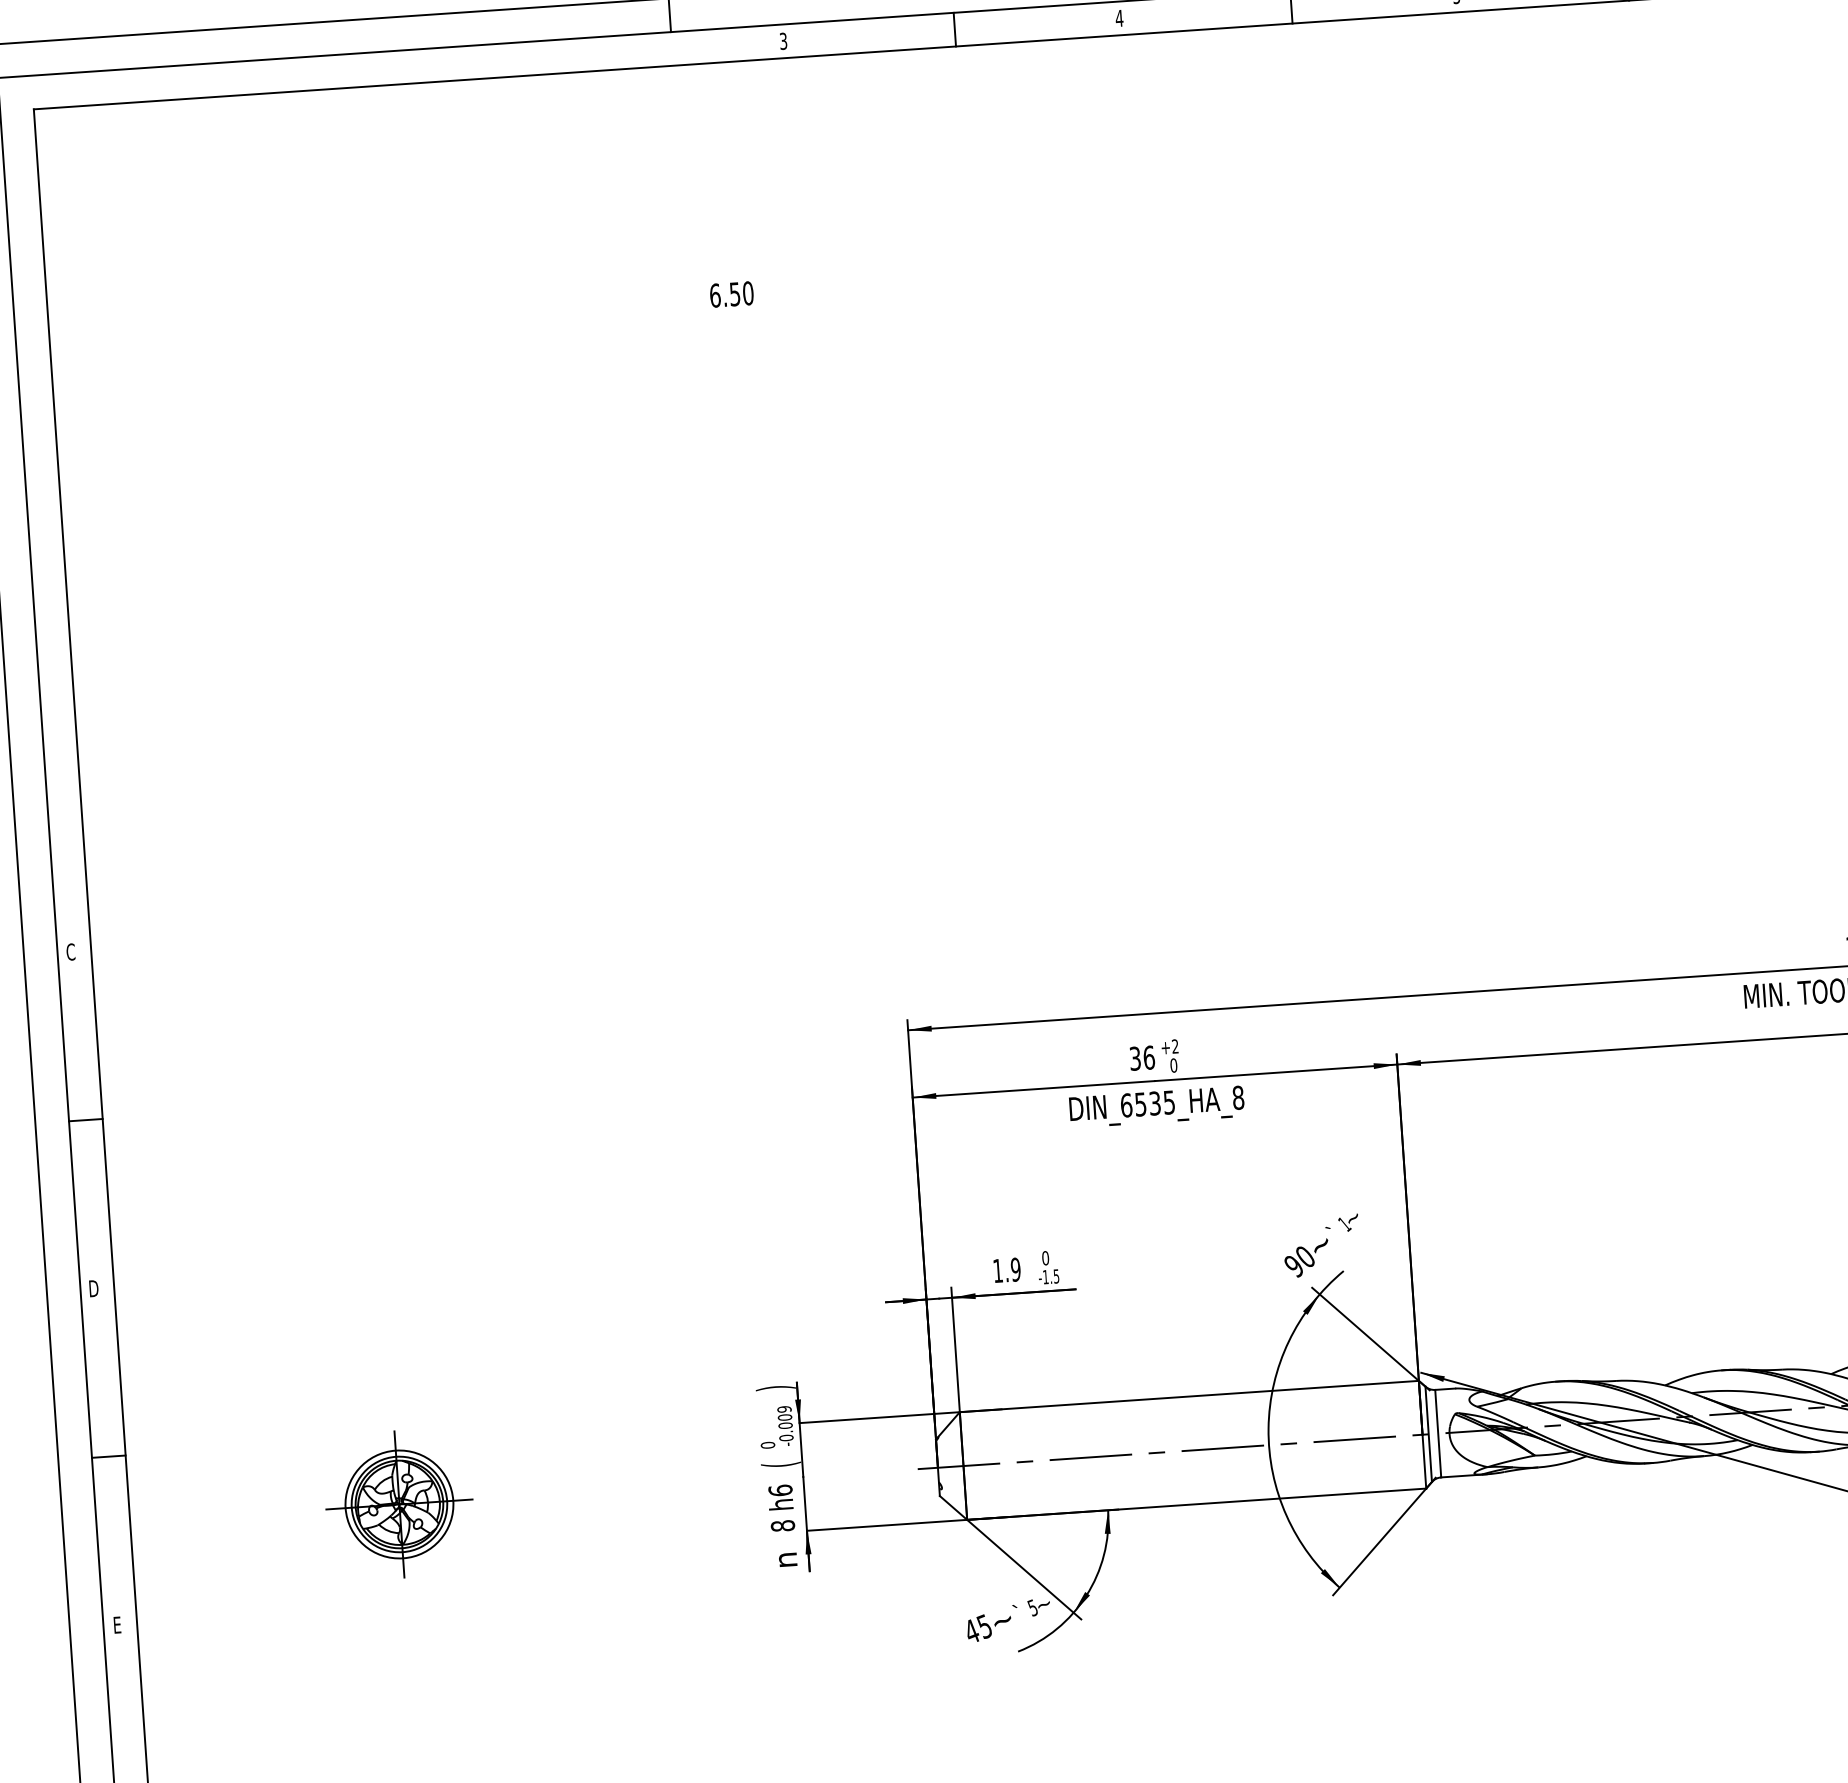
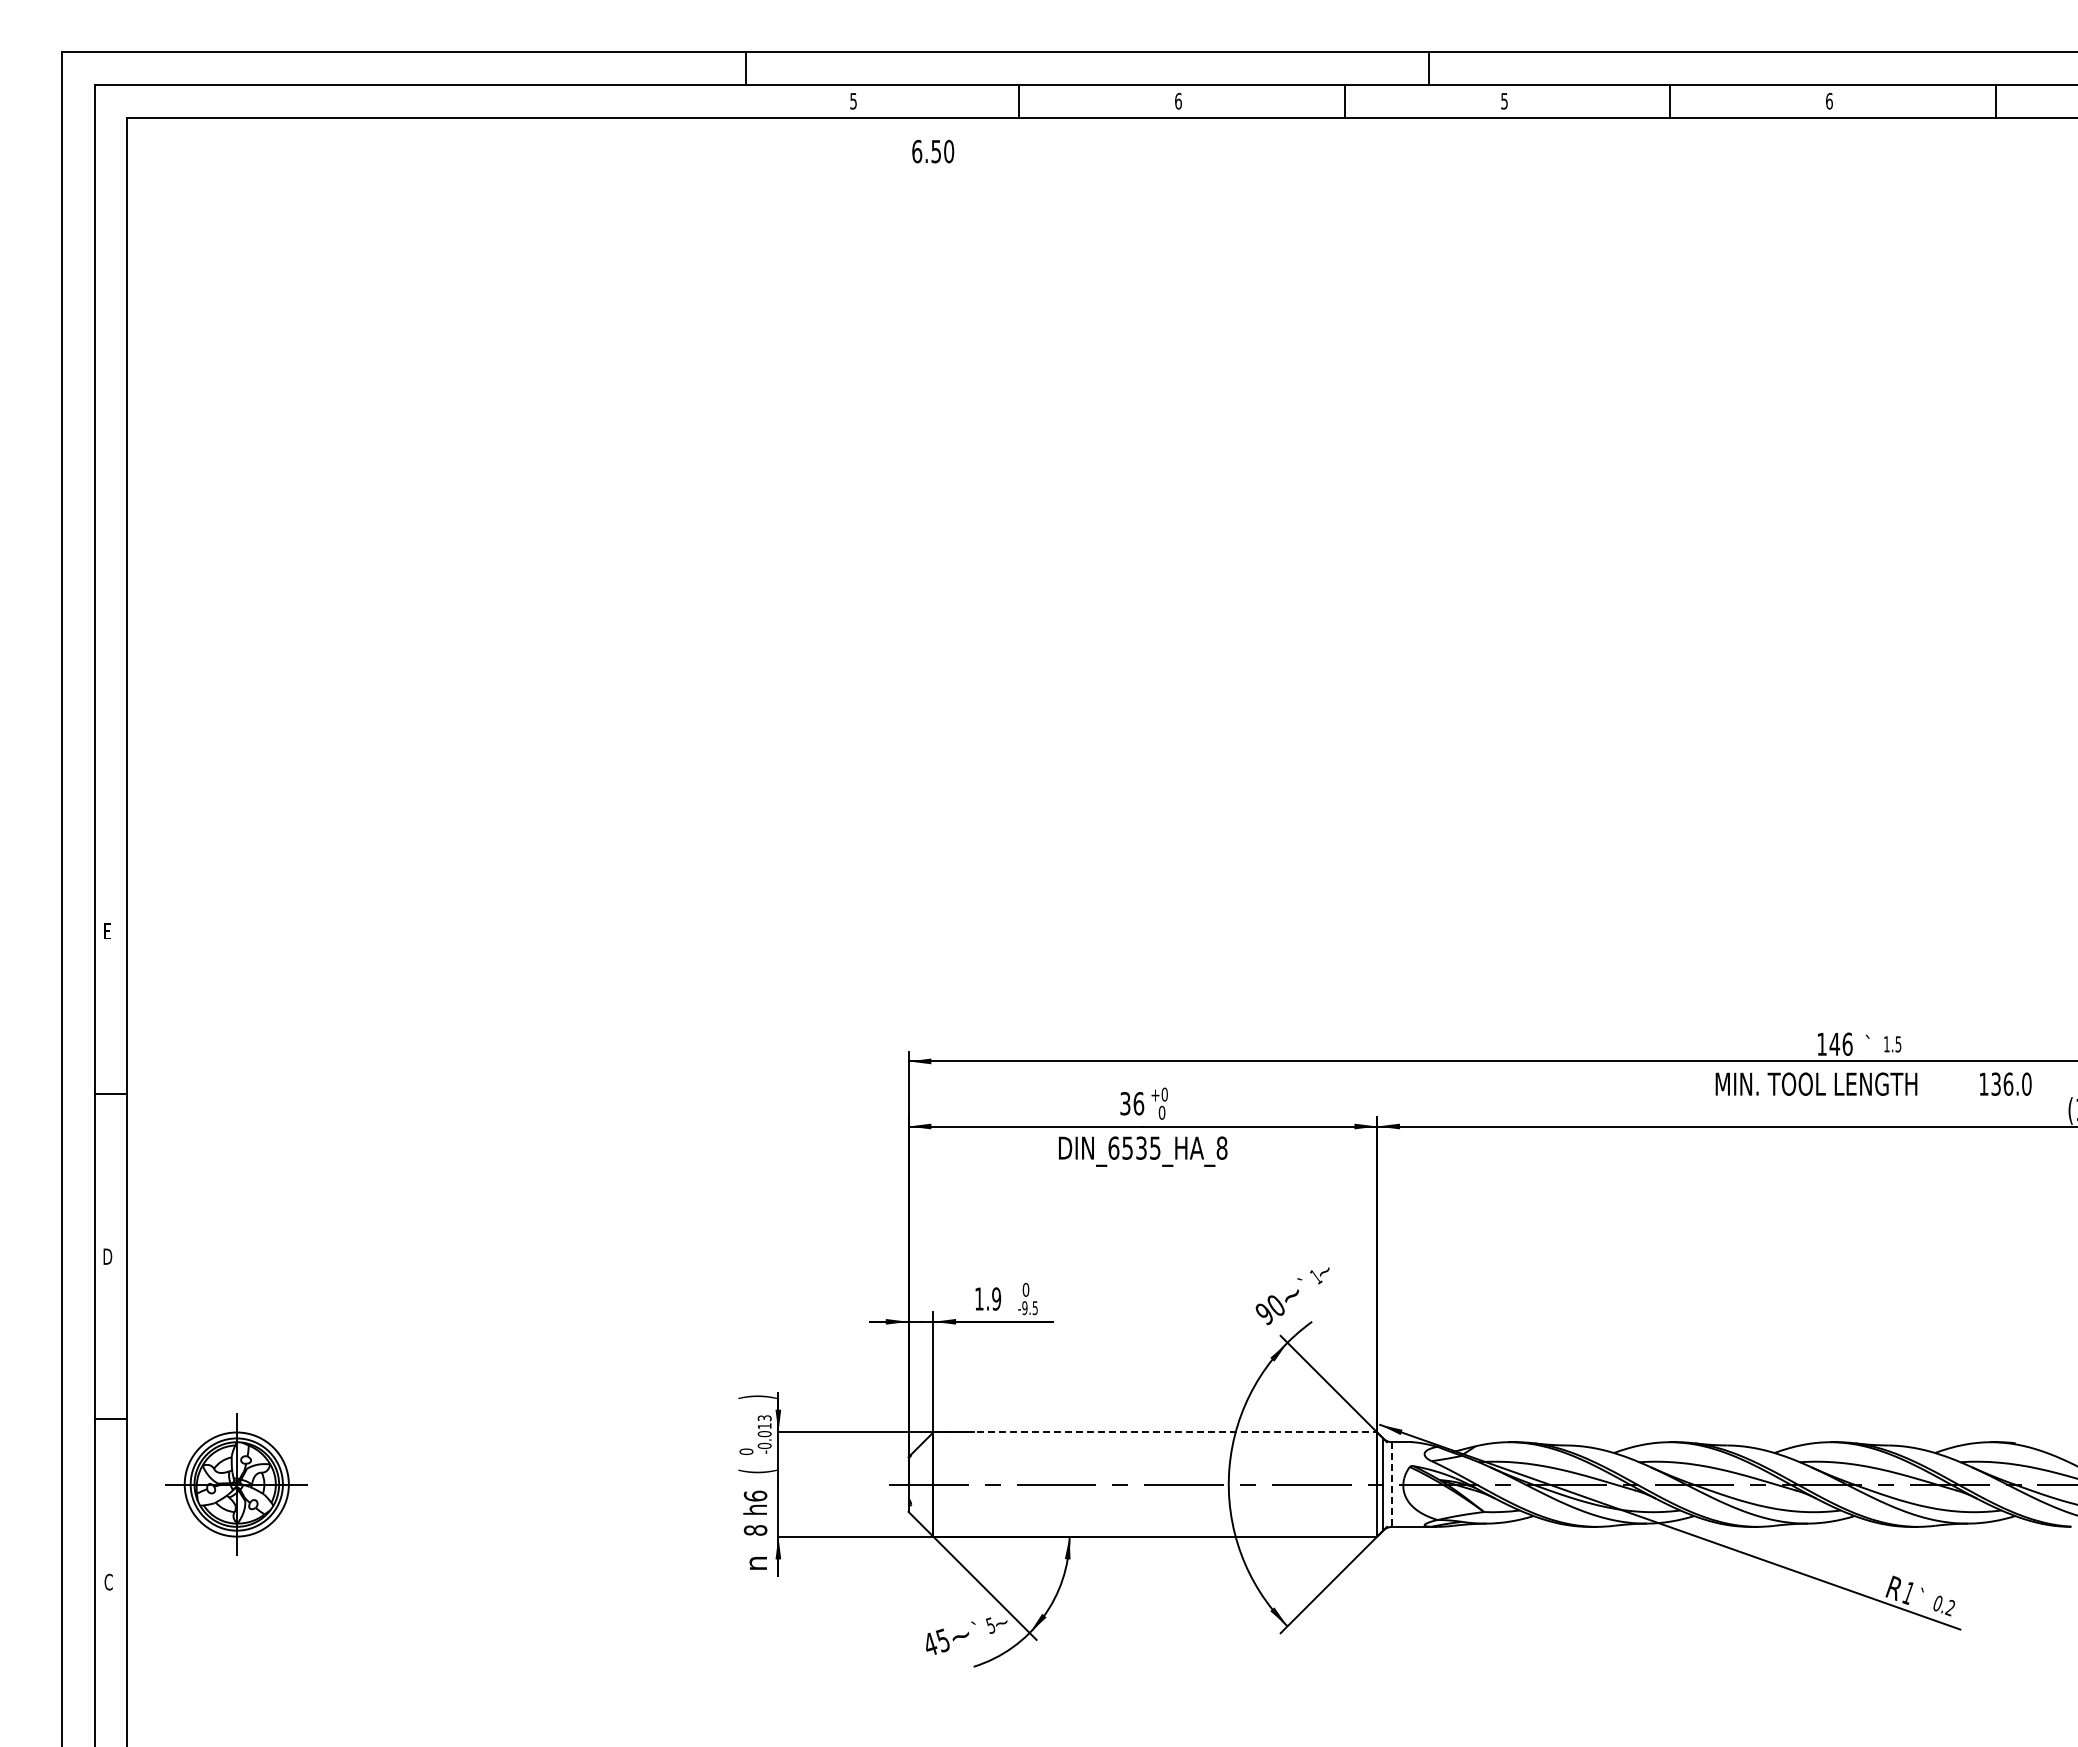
text: (1119, 17) -> (1178, 100), 4 -> 6
text: (783, 40) -> (853, 100), 3 -> 5
text: (732, 294) -> (933, 151), moved
text: (70, 951) -> (107, 930), C -> E
text: (1175, 1046) -> (1164, 1094), +2 -> +0
text: (1045, 1277) -> (1024, 1308), -1.5 -> -9.5
line: (1189, 1396) -> (1155, 1432), solid -> dashed
text: (784, 1413) -> (764, 1422), -0.009 -> -0.013
line: (1438, 1434) -> (1392, 1485), solid -> dashed
part: (399, 1504) -> (236, 1484), moved
text: (117, 1624) -> (108, 1581), E -> C

